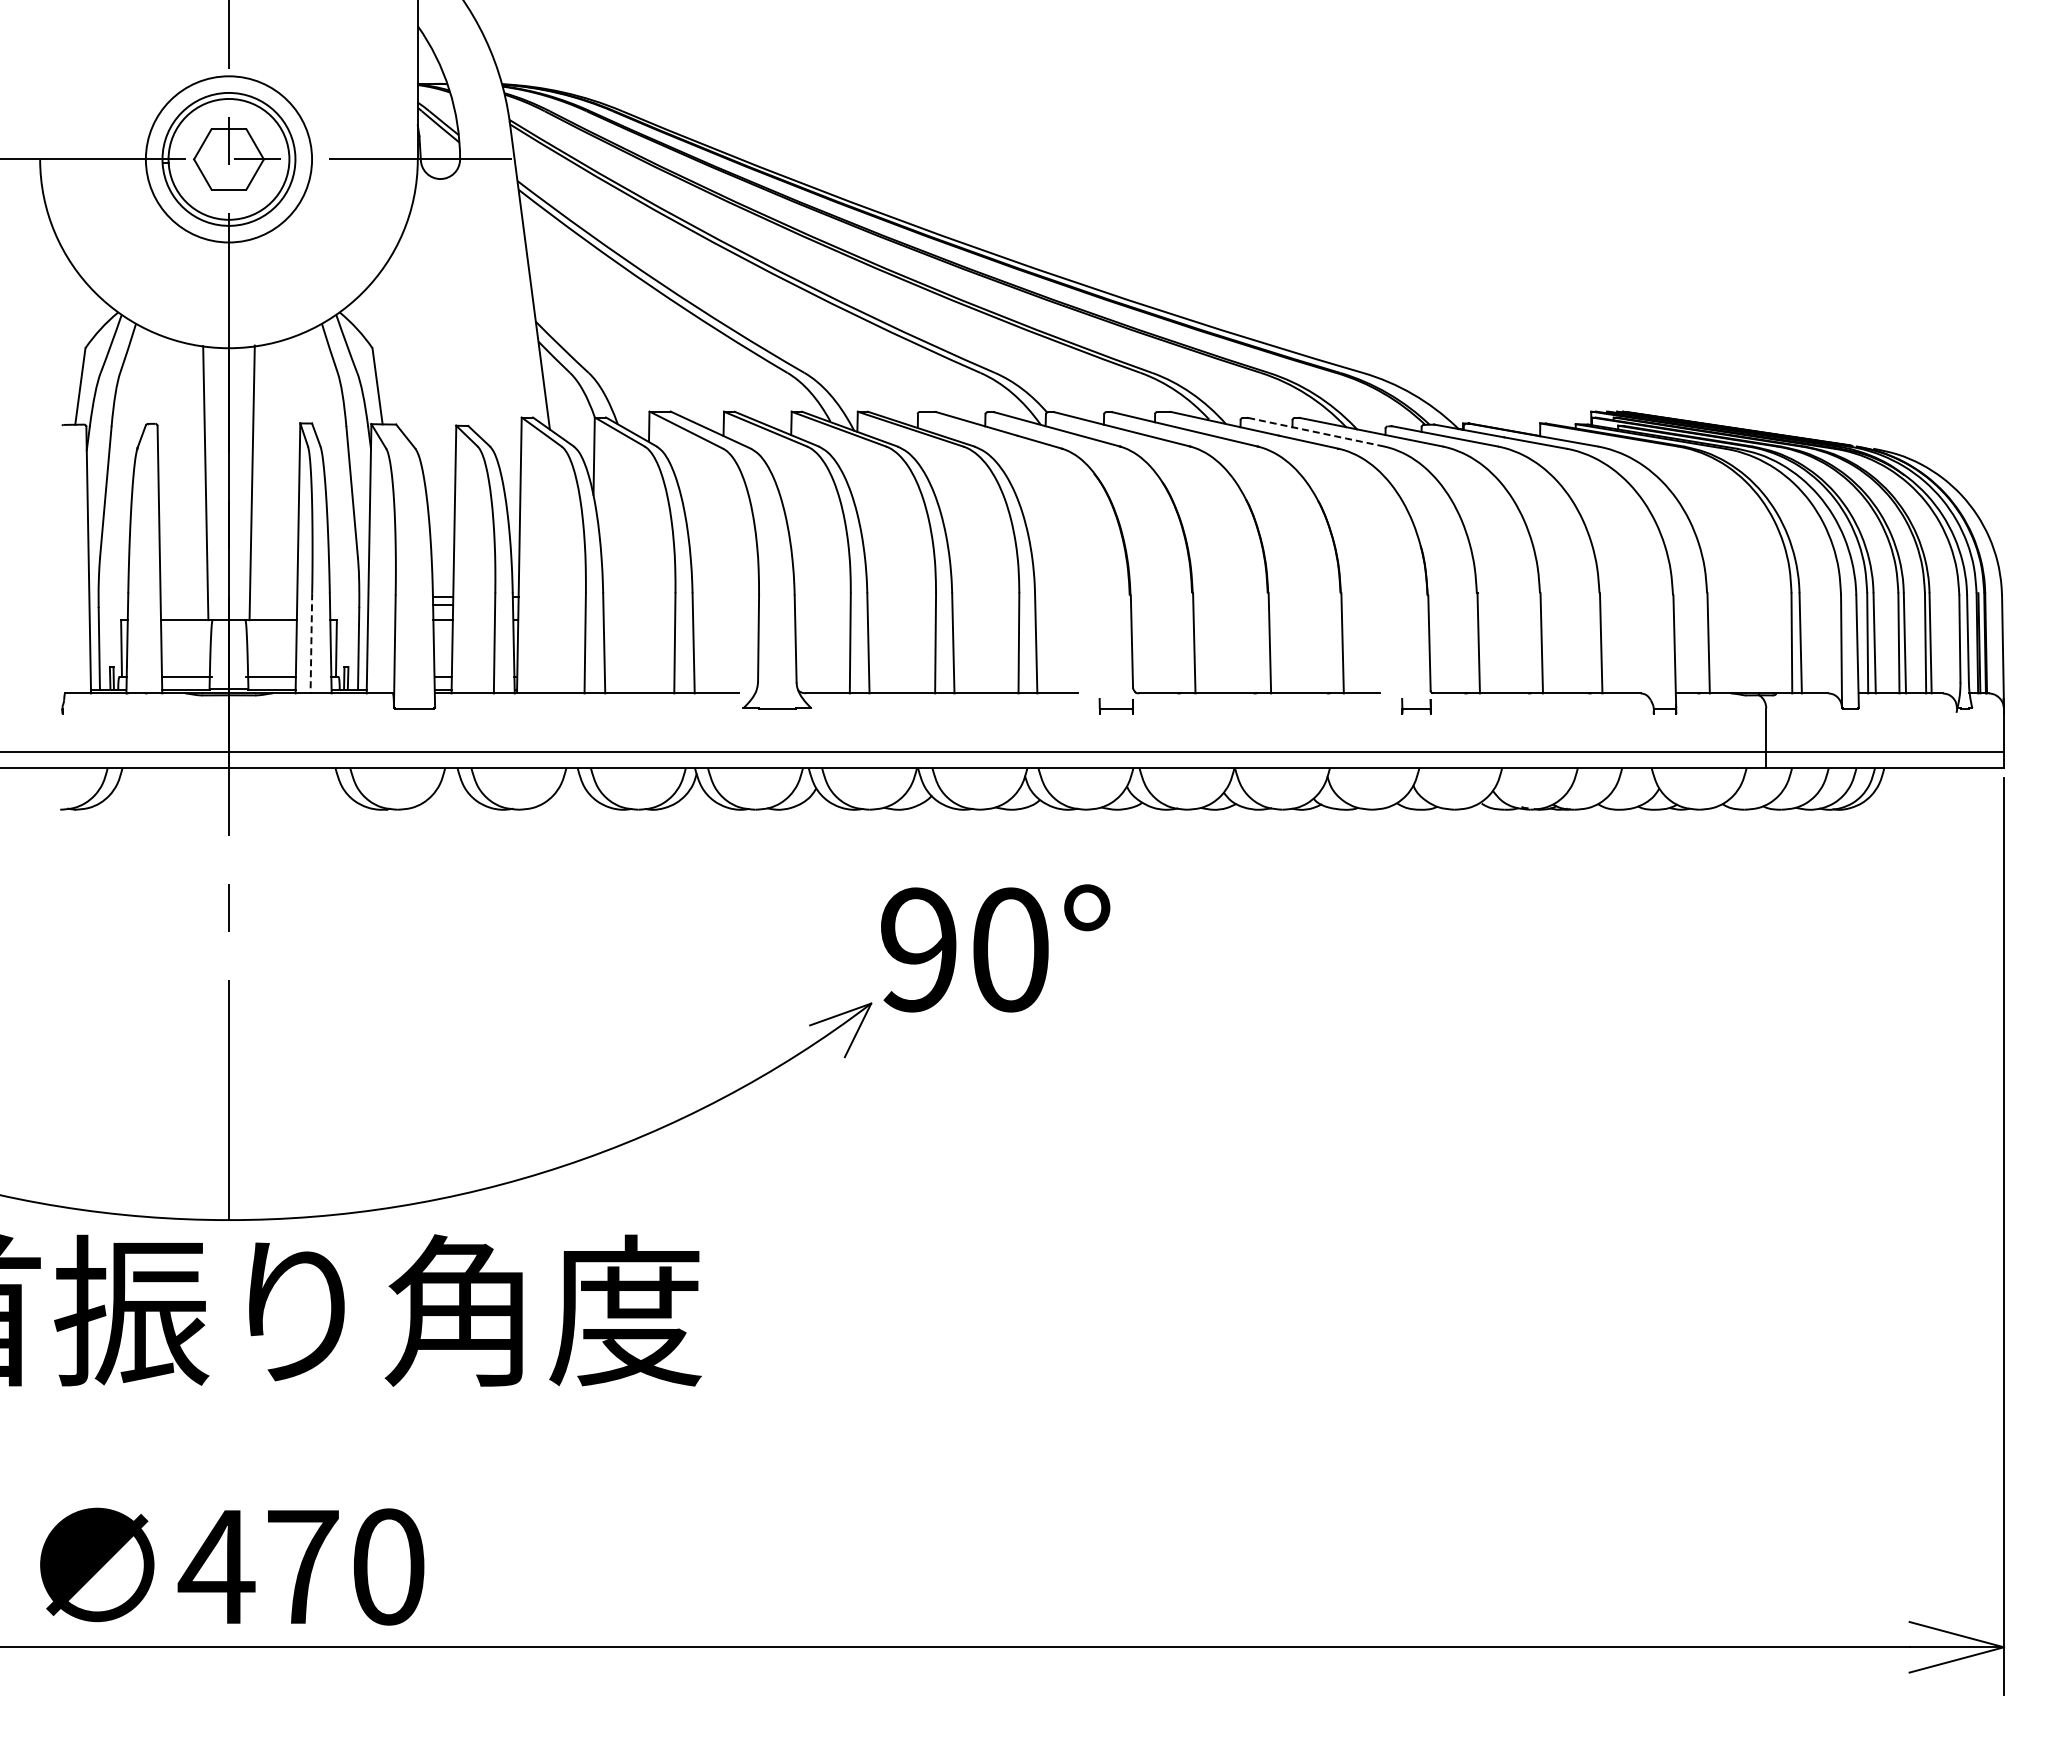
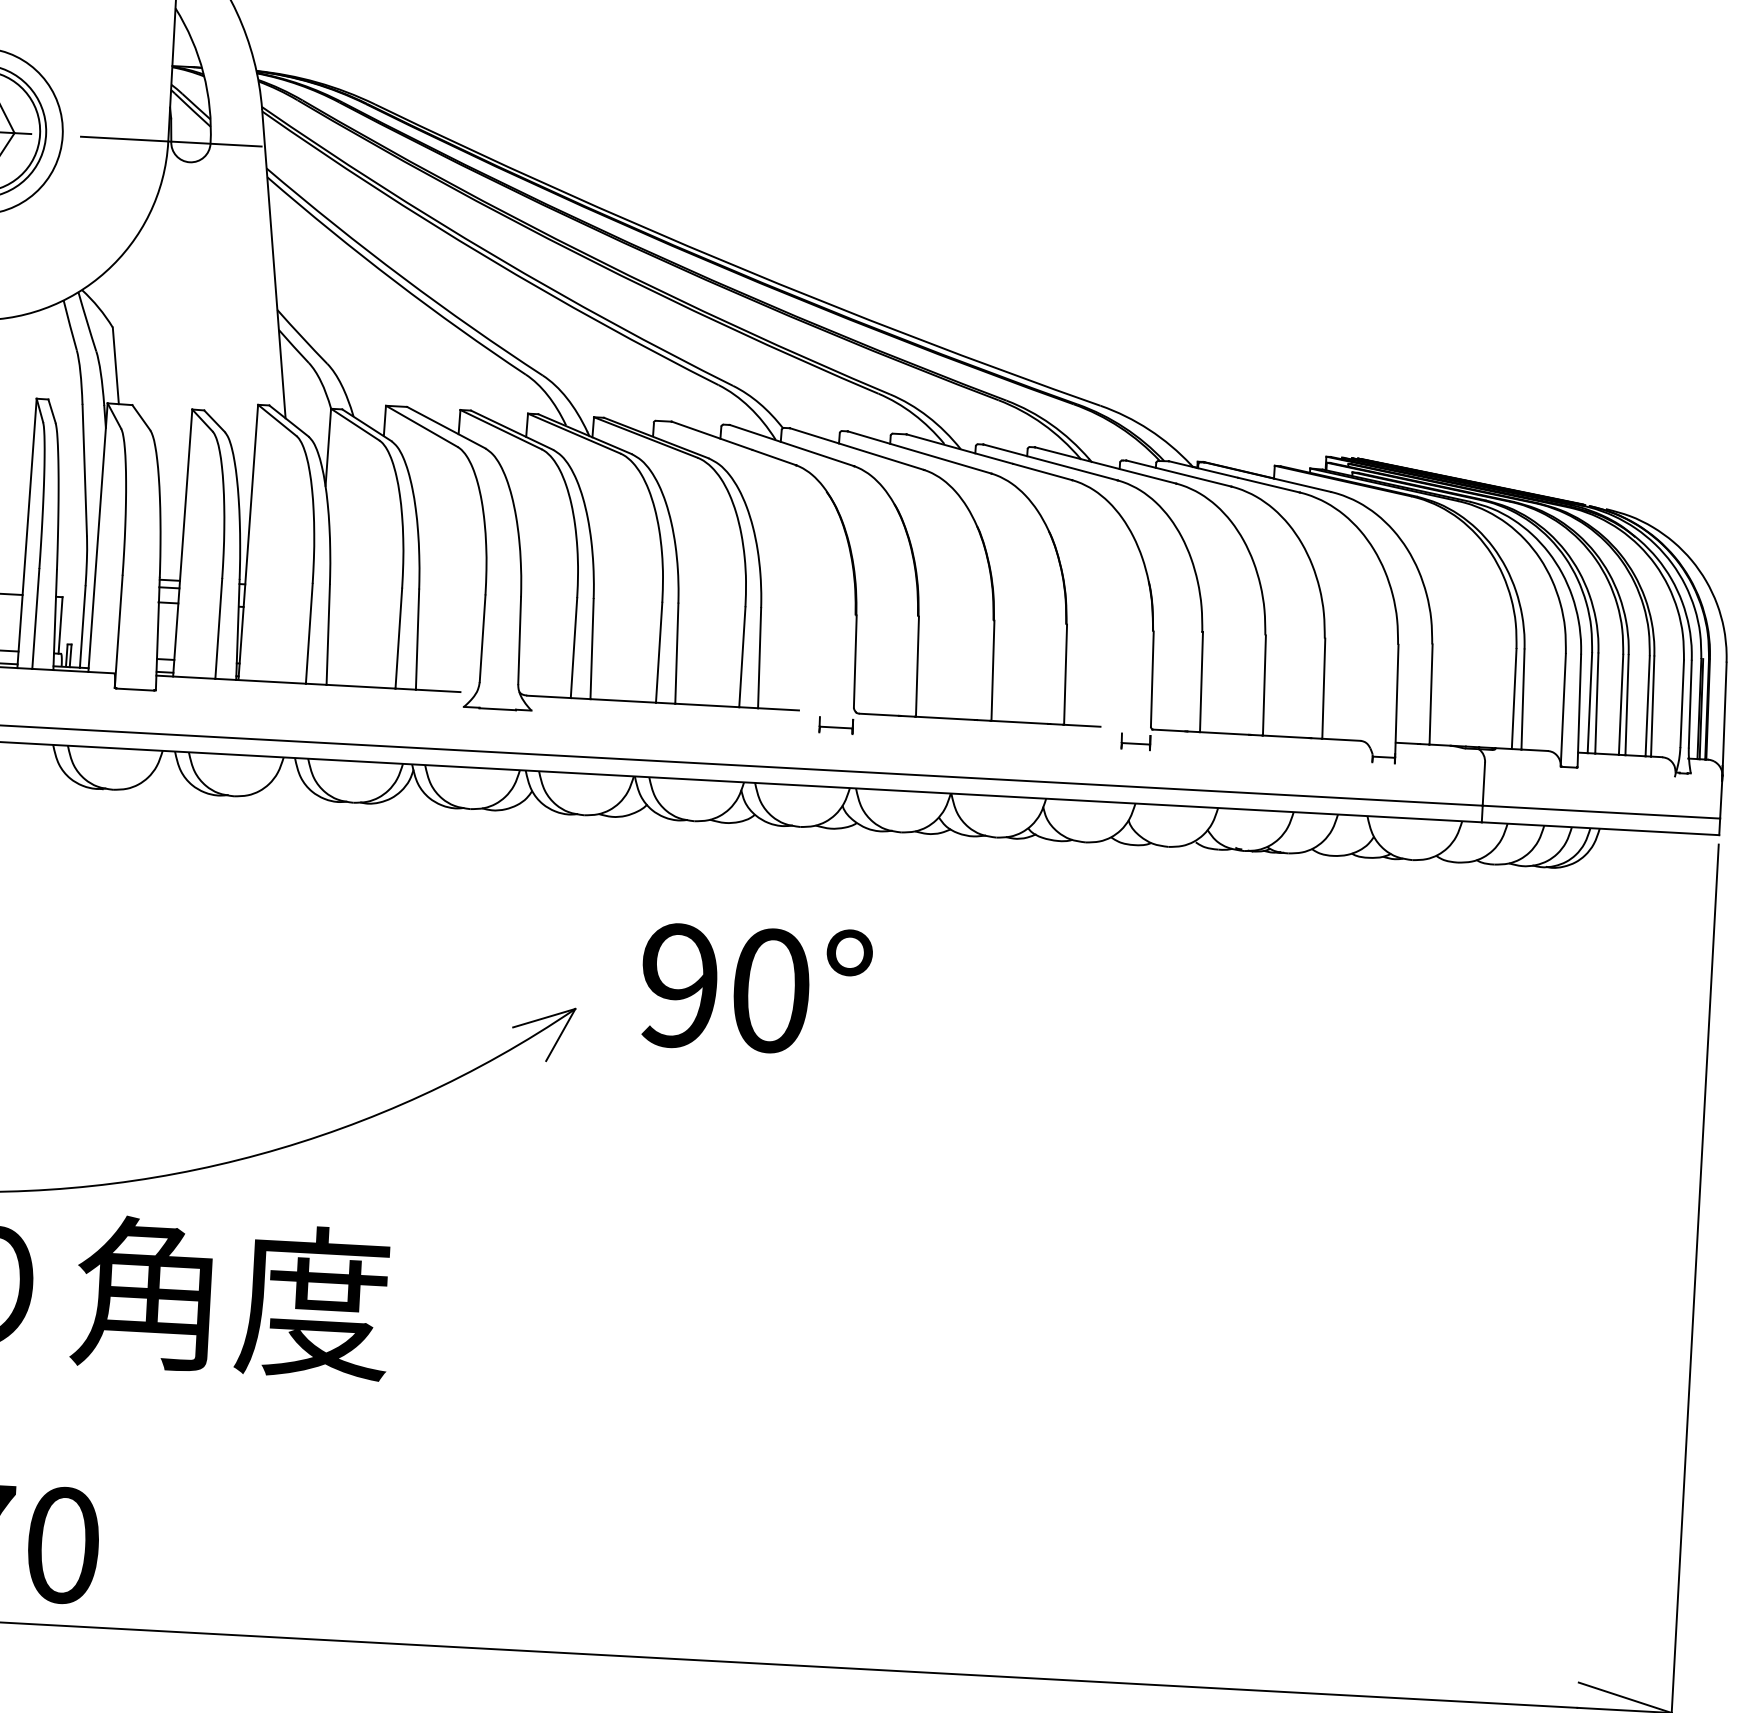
line: (1315, 432) -> (1049, 462), dashed -> solid
line: (311, 643) -> (35, 619), dashed -> solid
text: (995, 948) -> (756, 988), moved

